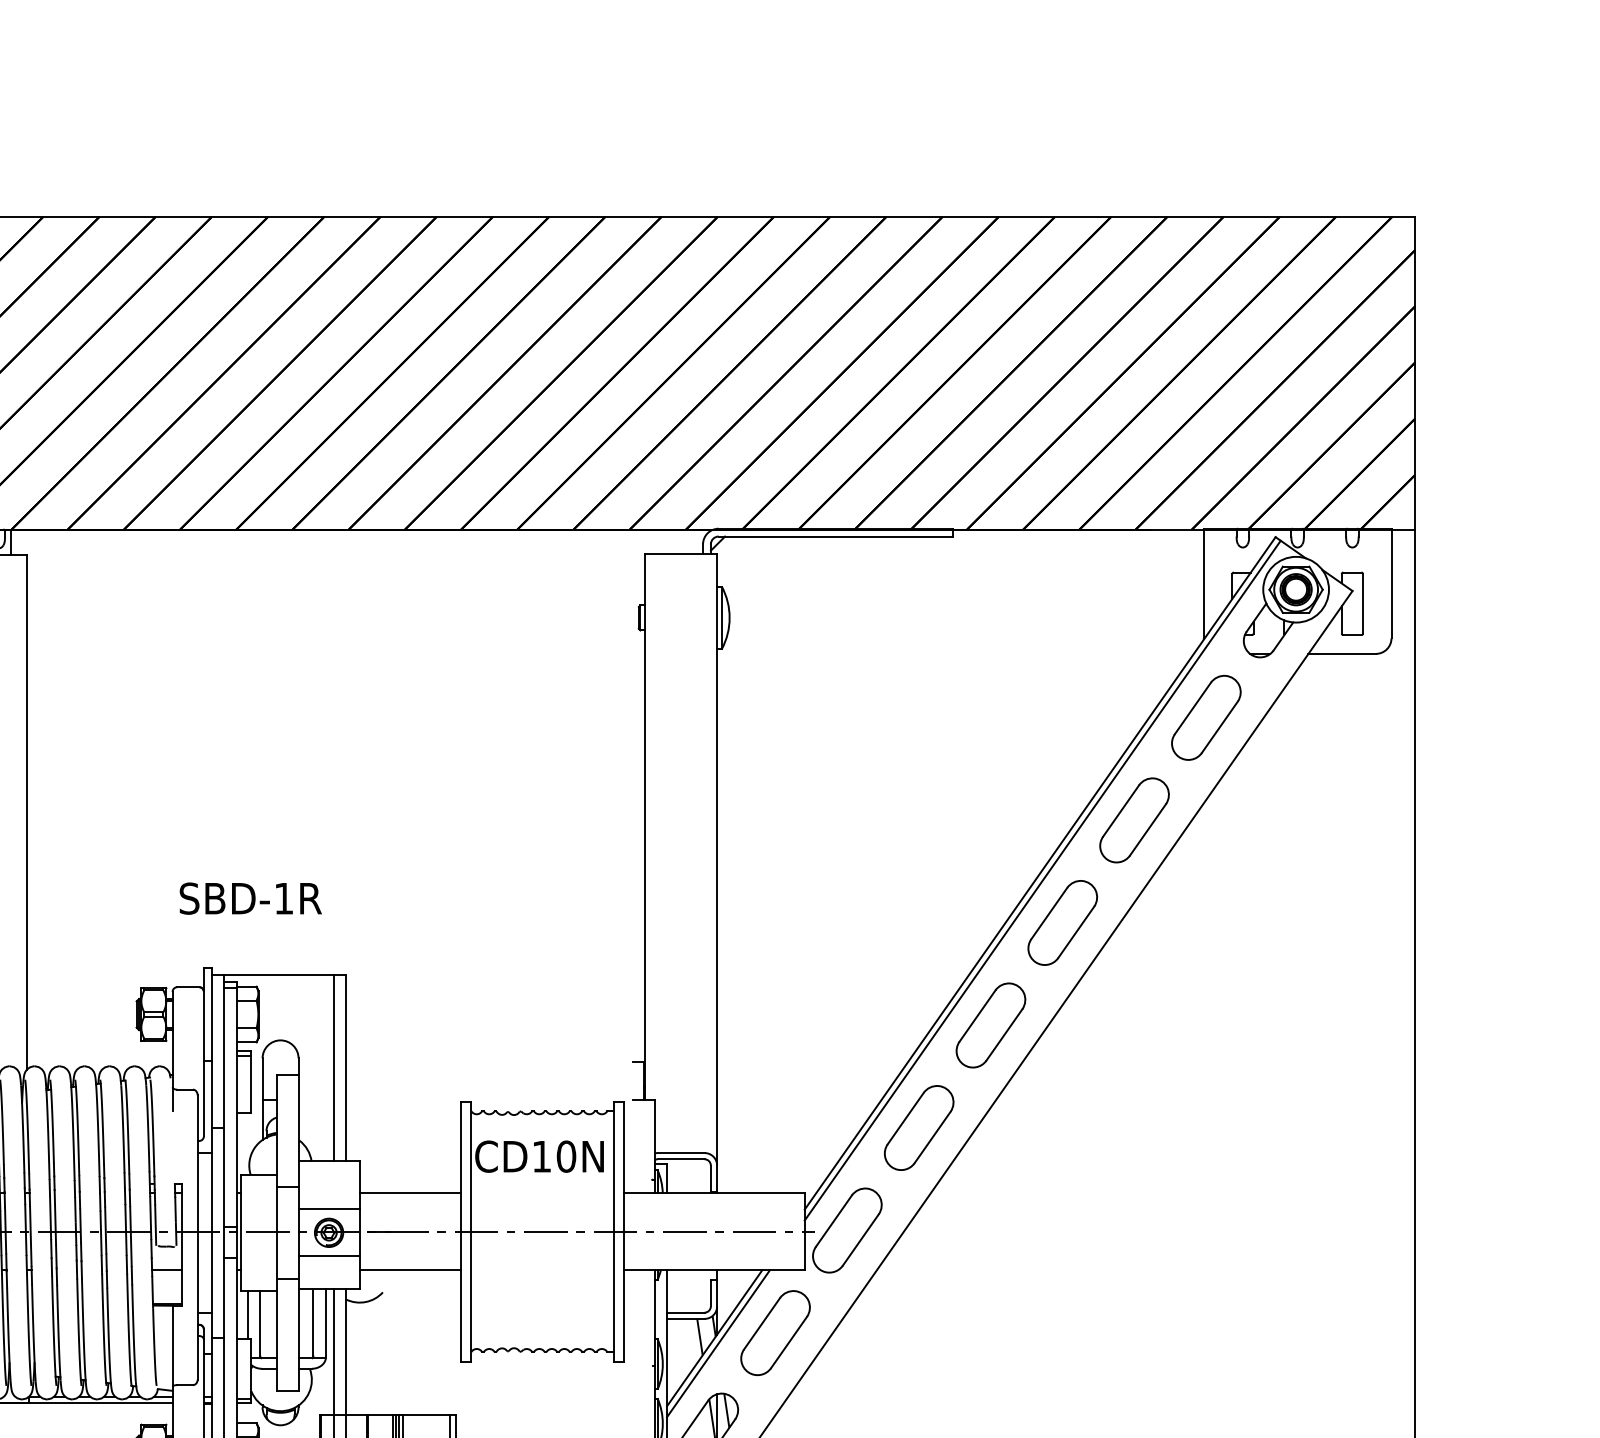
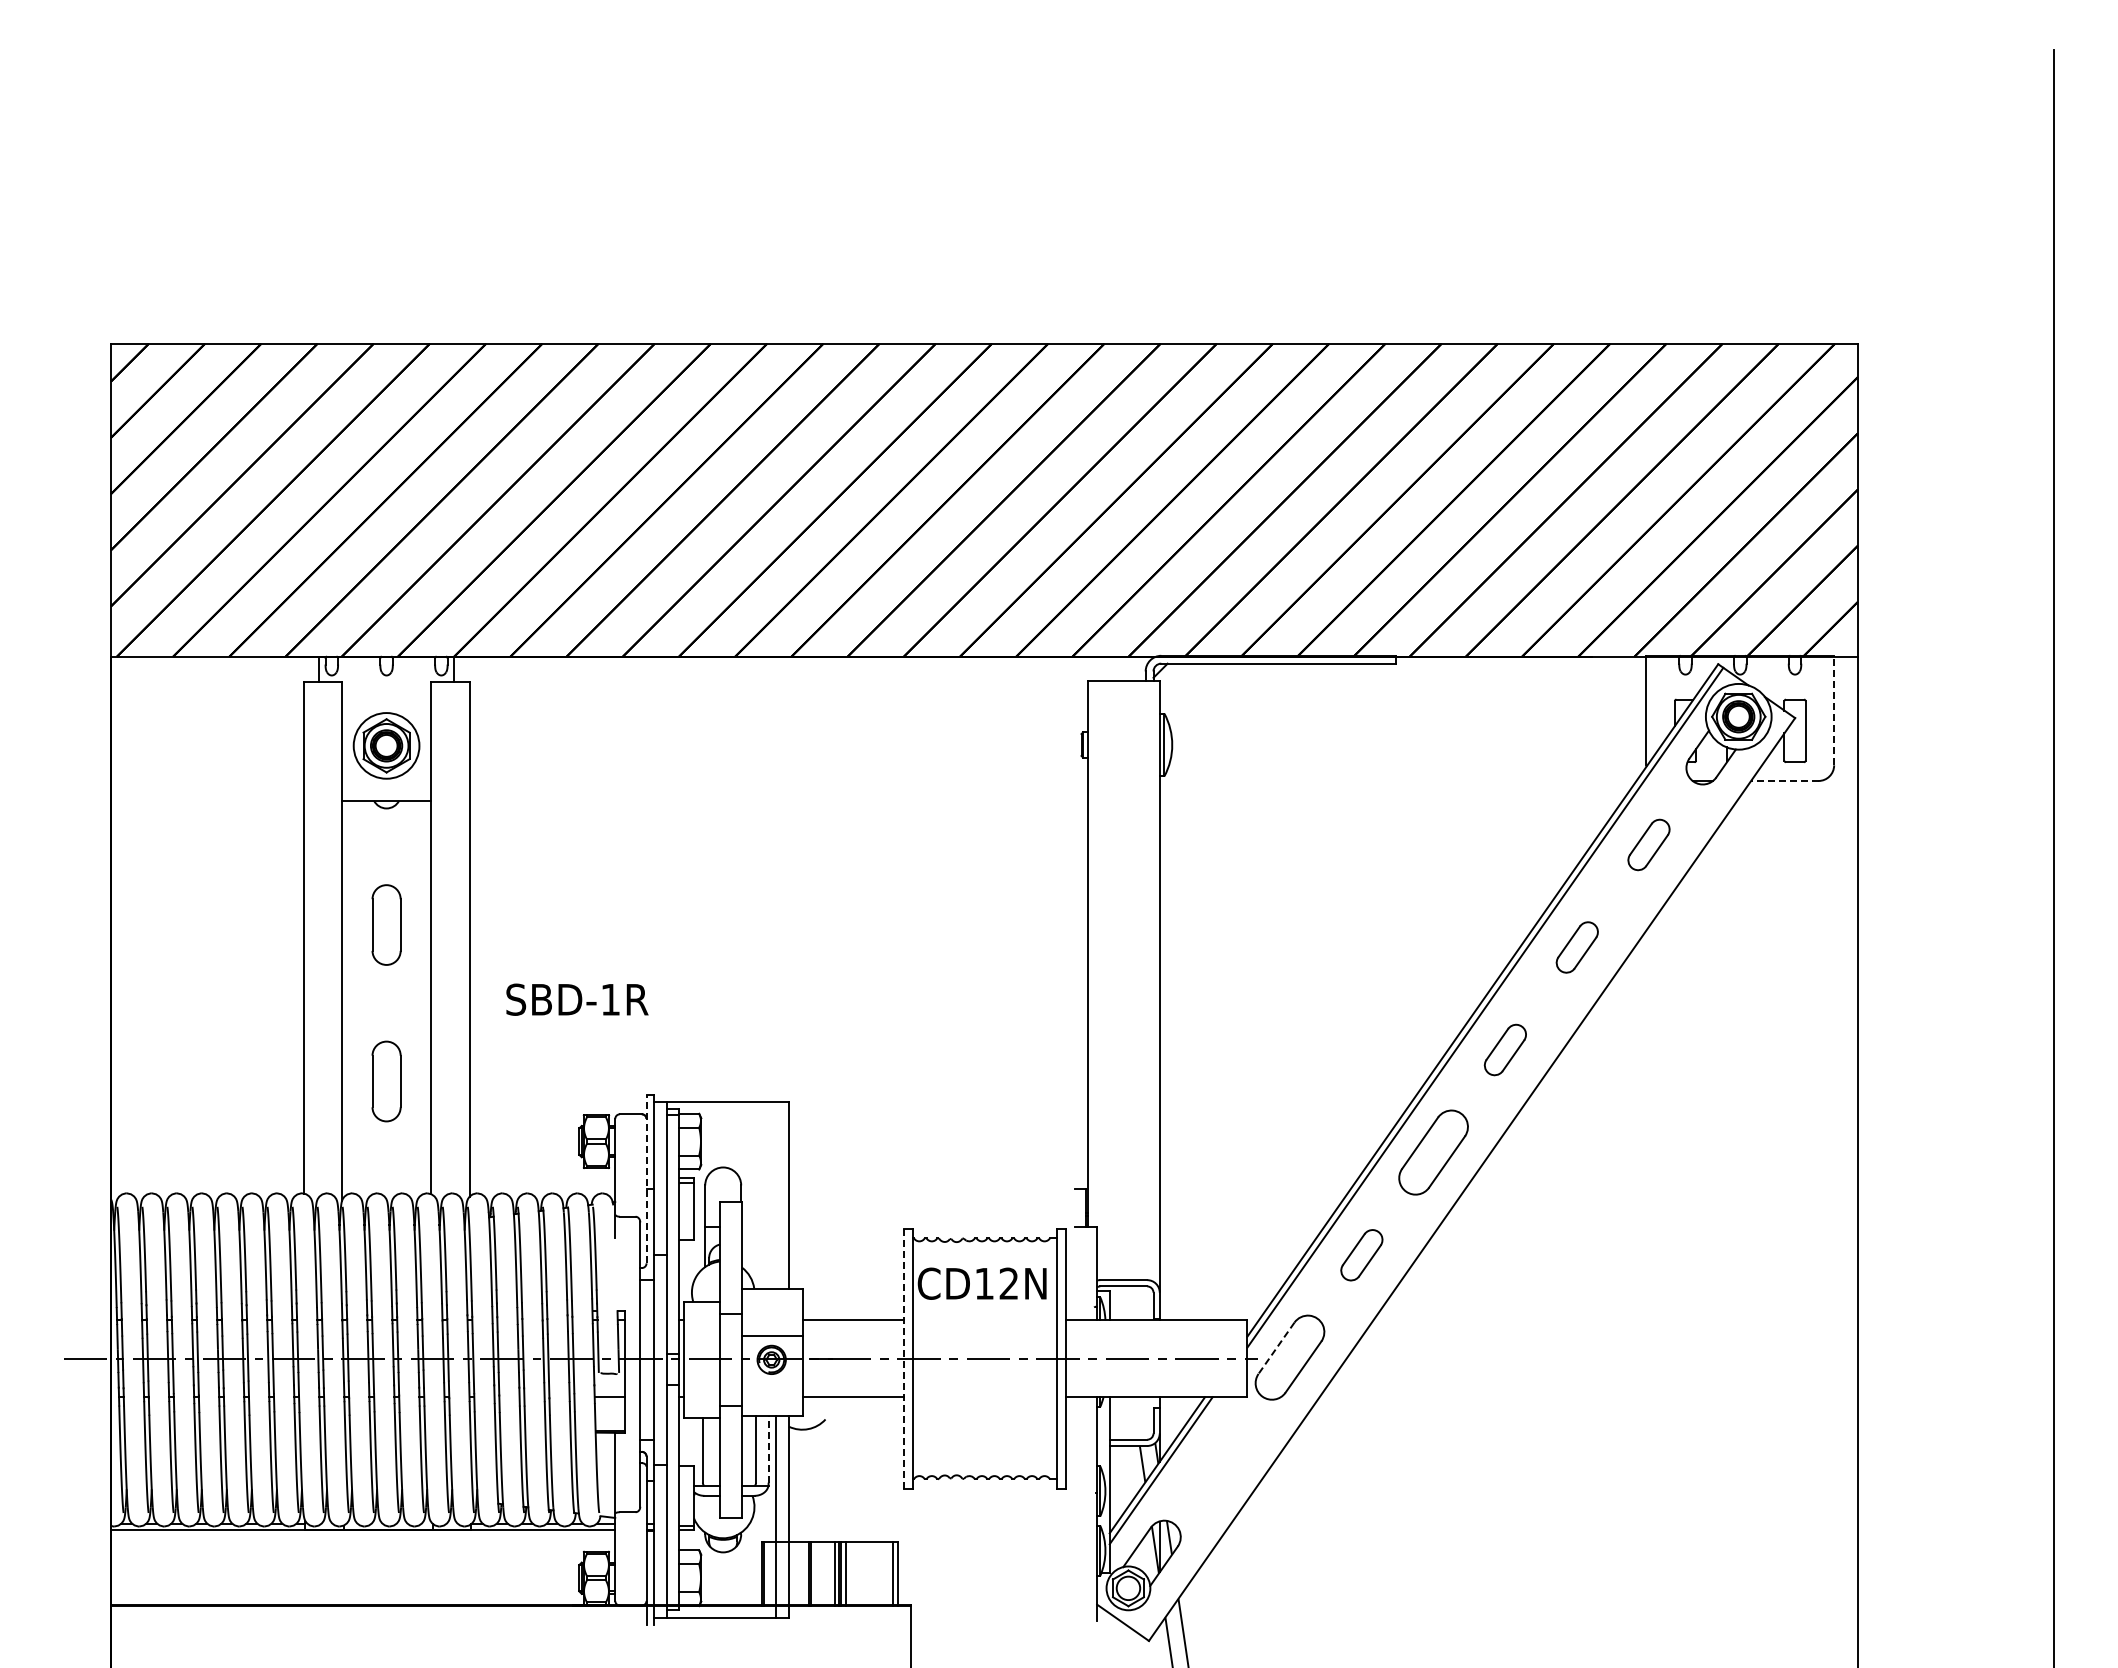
line: (1391, 583) -> (1834, 710), solid -> dashed
line: (1341, 654) -> (1784, 781), solid -> dashed
part: (1205, 717) -> (1648, 844), size x0.6
part: (1134, 820) -> (1577, 947), size x0.6
text: (250, 898) -> (577, 999), moved
part: (1062, 922) -> (1505, 1049), size x0.6
line: (203, 1051) -> (646, 1178), solid -> dashed
line: (333, 1067) -> (776, 1194), removed
part: (918, 1128) -> (1361, 1255), size x0.6
text: (565, 1156) -> (1008, 1283), CD10N -> CD12N
line: (833, 1221) -> (1276, 1348), solid -> dashed
line: (460, 1231) -> (903, 1358), solid -> dashed
line: (329, 1256) -> (772, 1383), removed
line: (247, 1314) -> (690, 1441), removed
line: (325, 1321) -> (768, 1448), solid -> dashed
part: (775, 1333) -> (1218, 1460), removed

